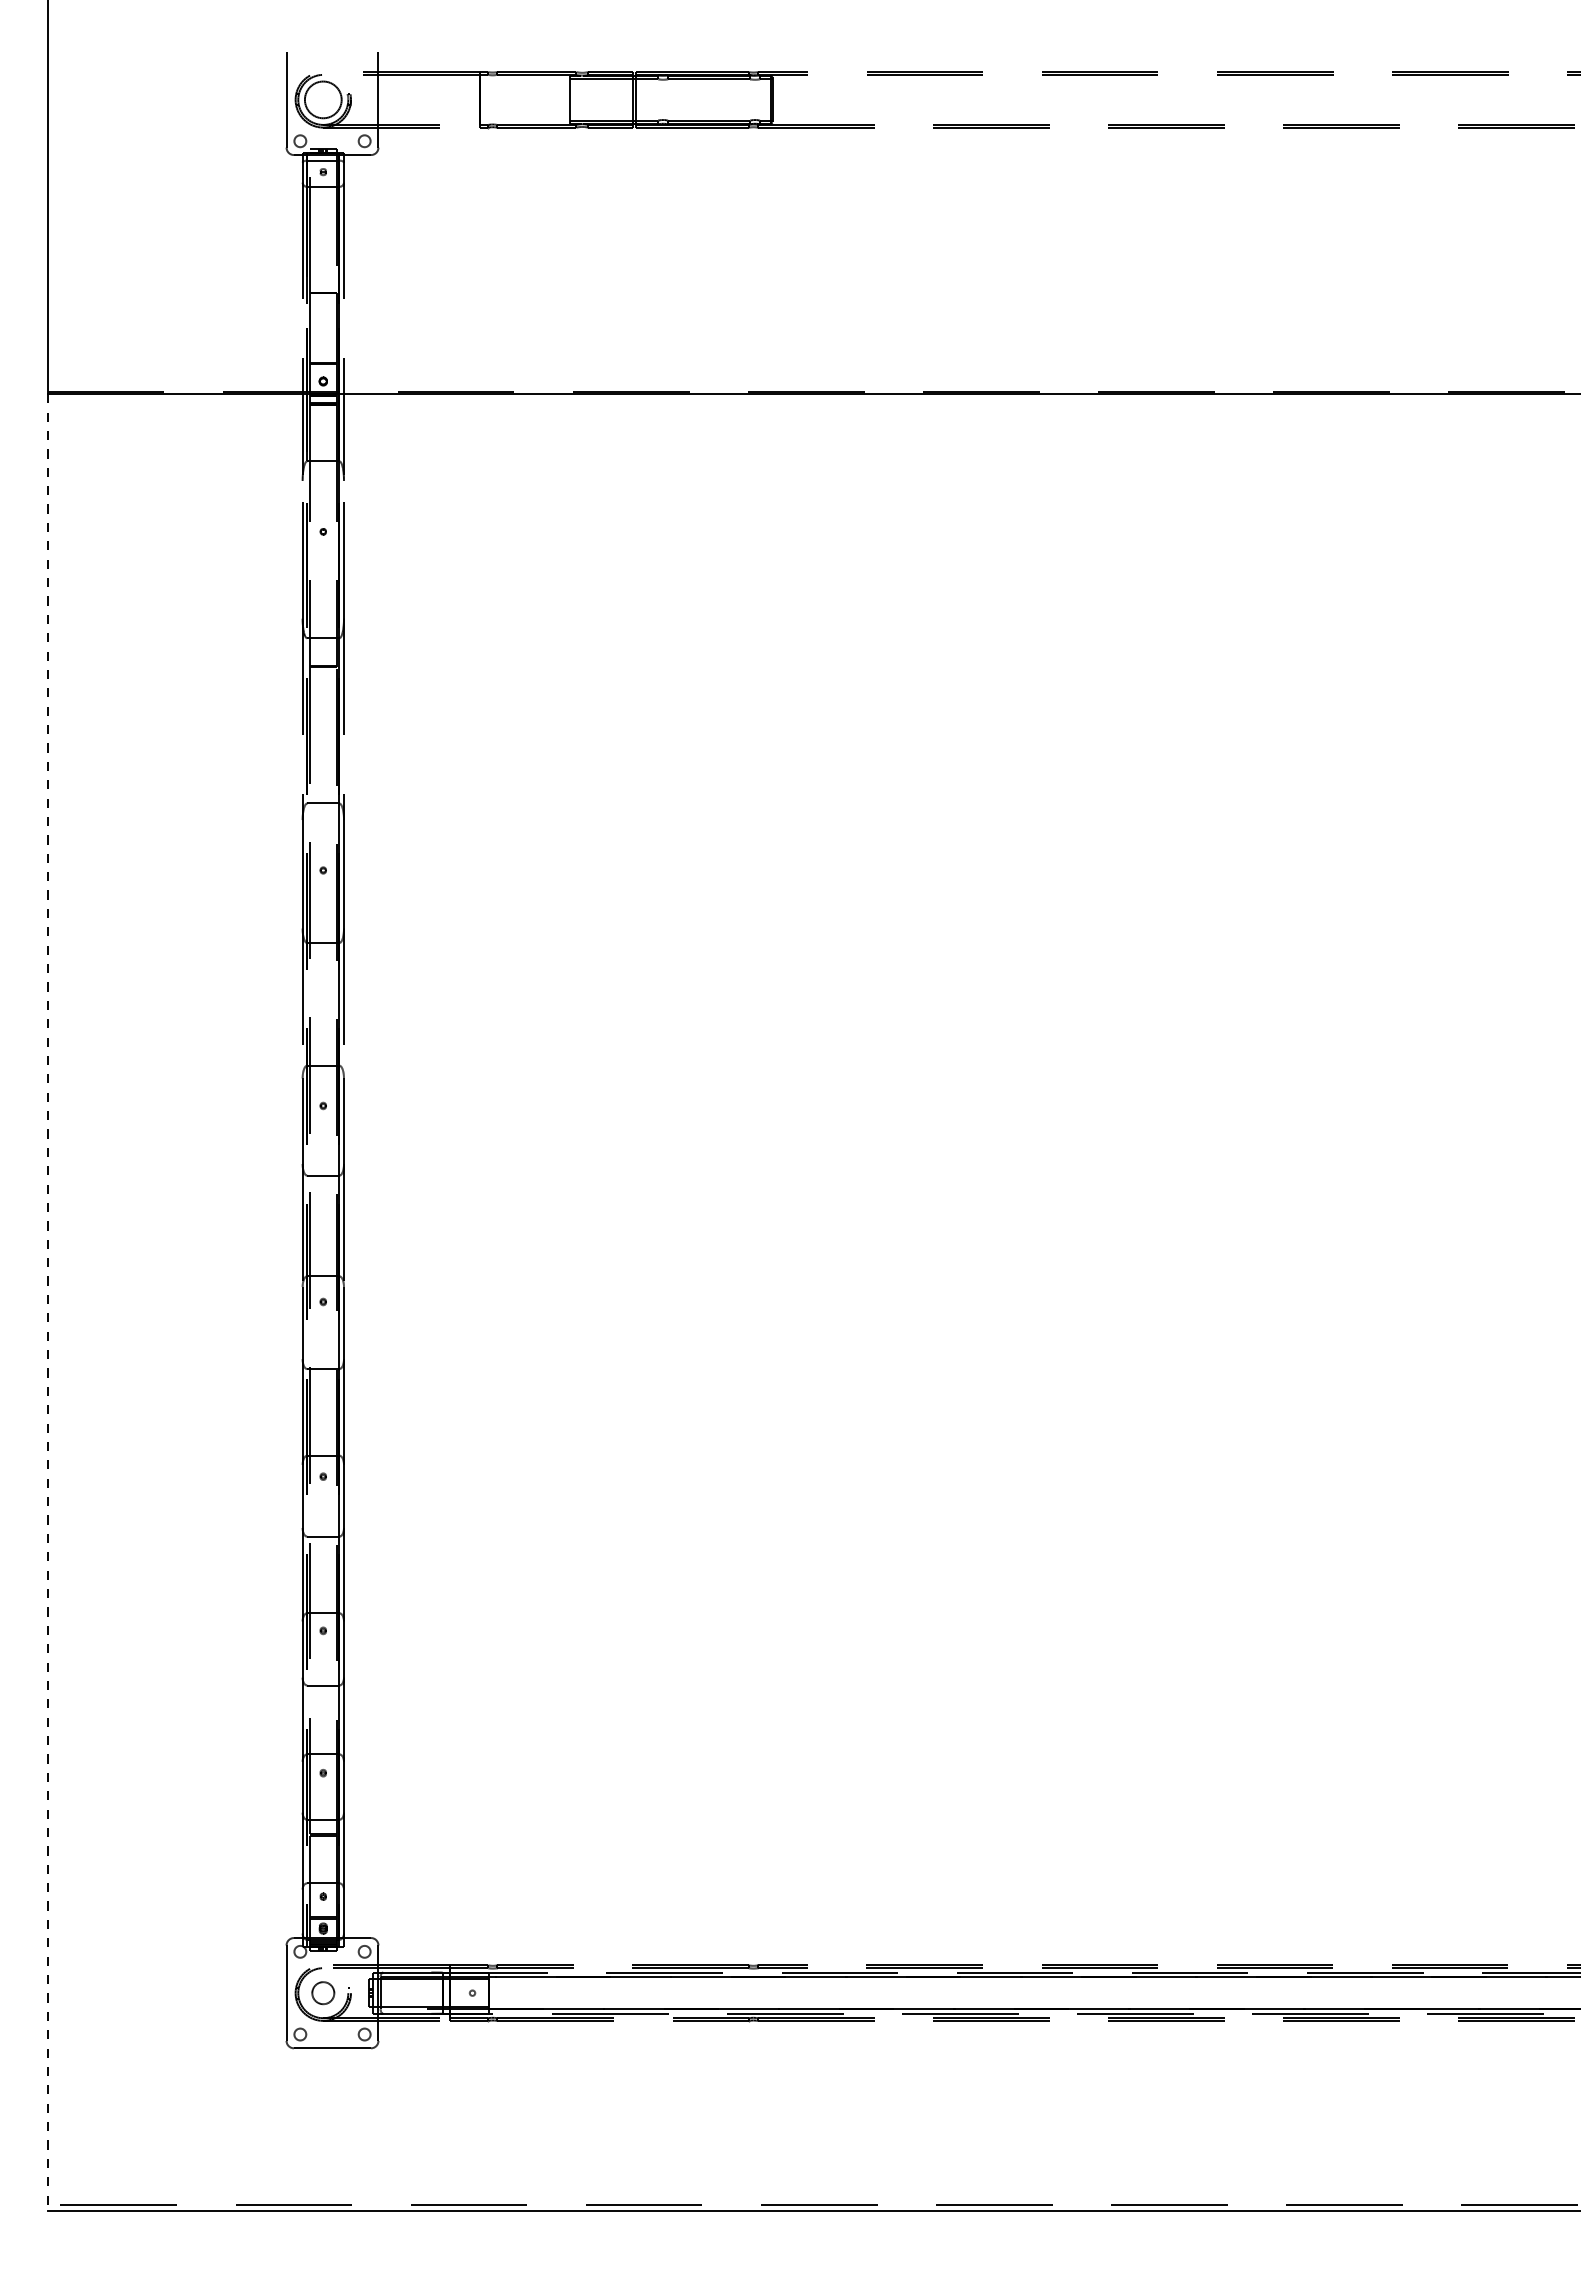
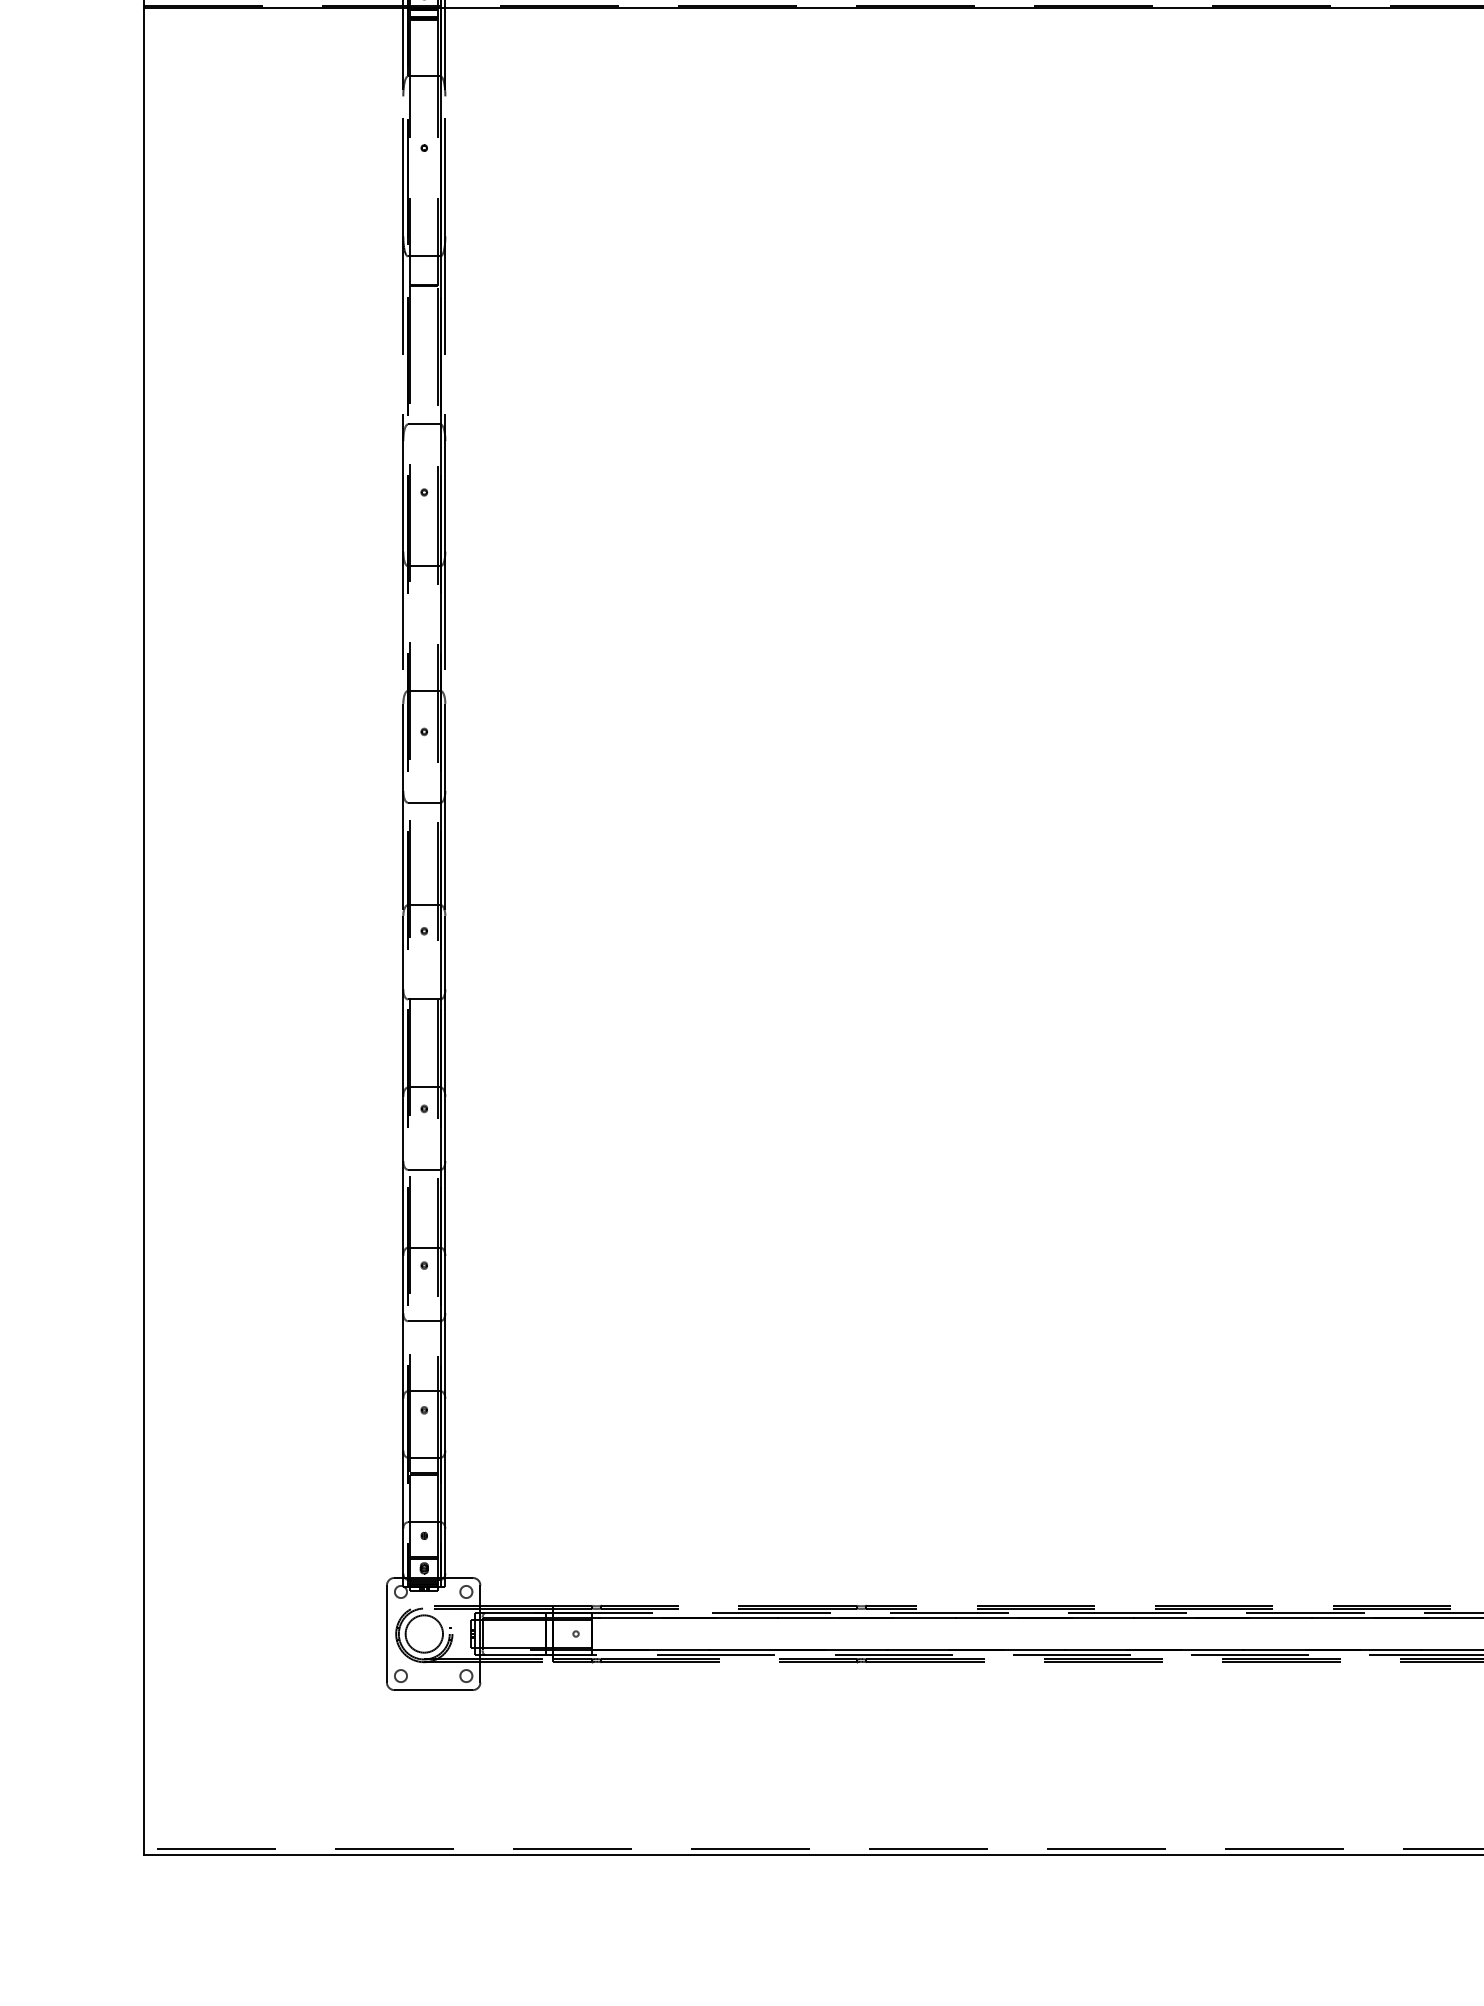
line: (47, 1302) -> (143, 931), dashed -> solid
circle: (322, 1992) -> (423, 1633), size x1.67

